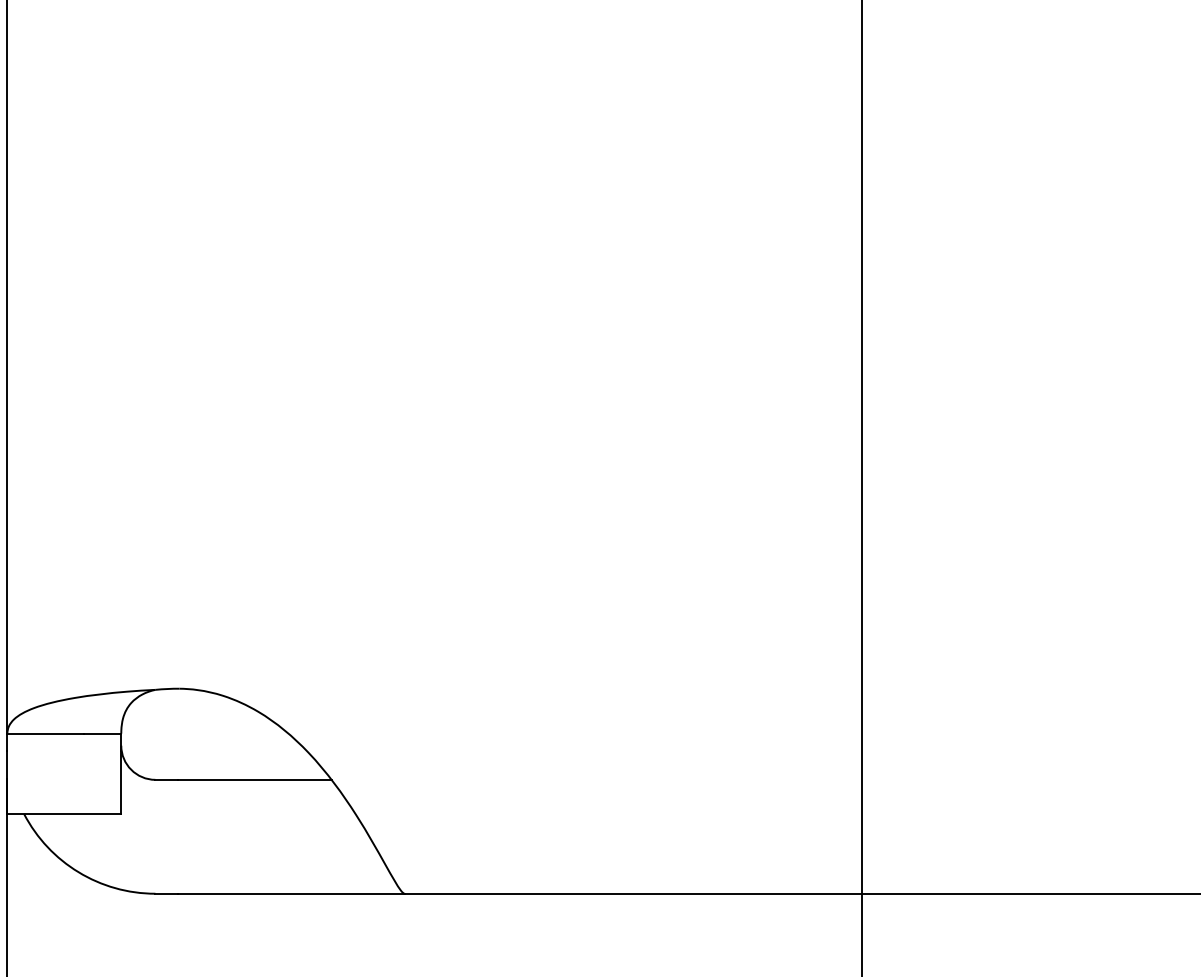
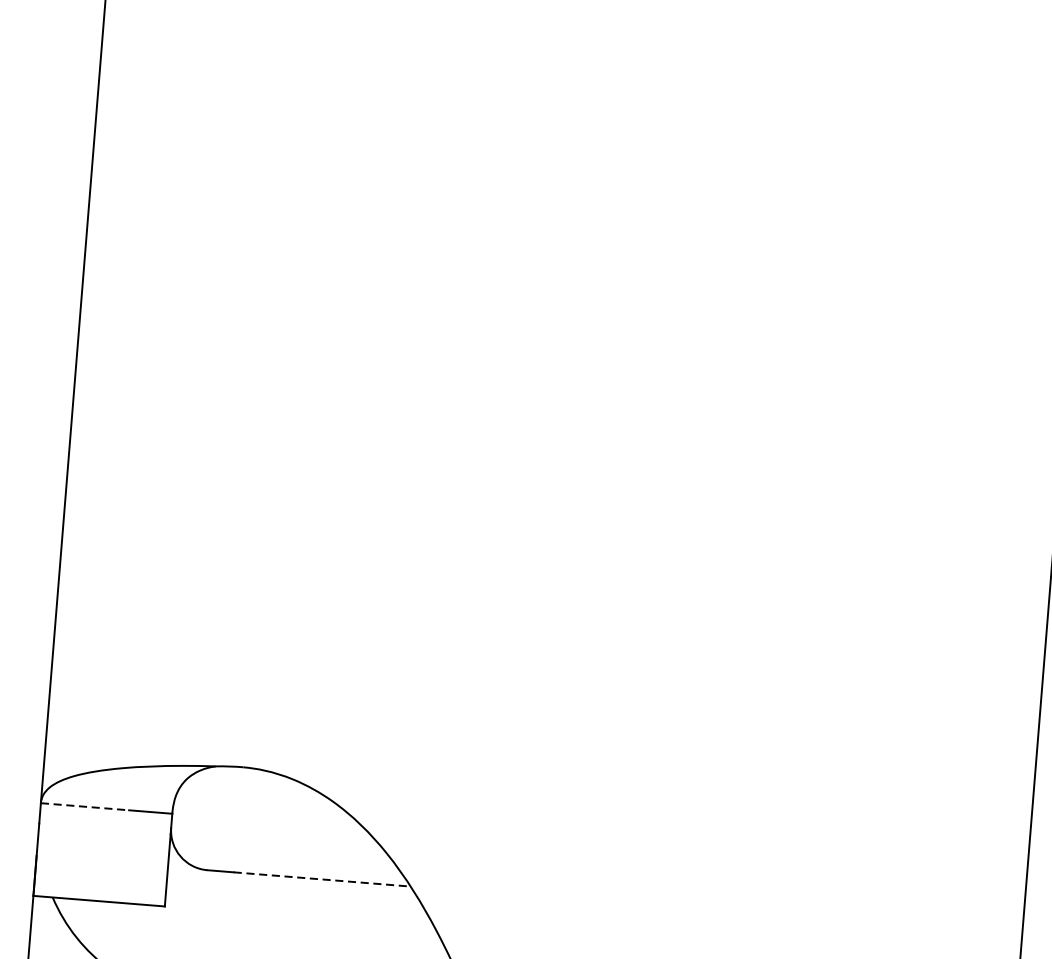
line: (46, 733) -> (86, 806), solid -> dashed
line: (254, 779) -> (321, 879), solid -> dashed

